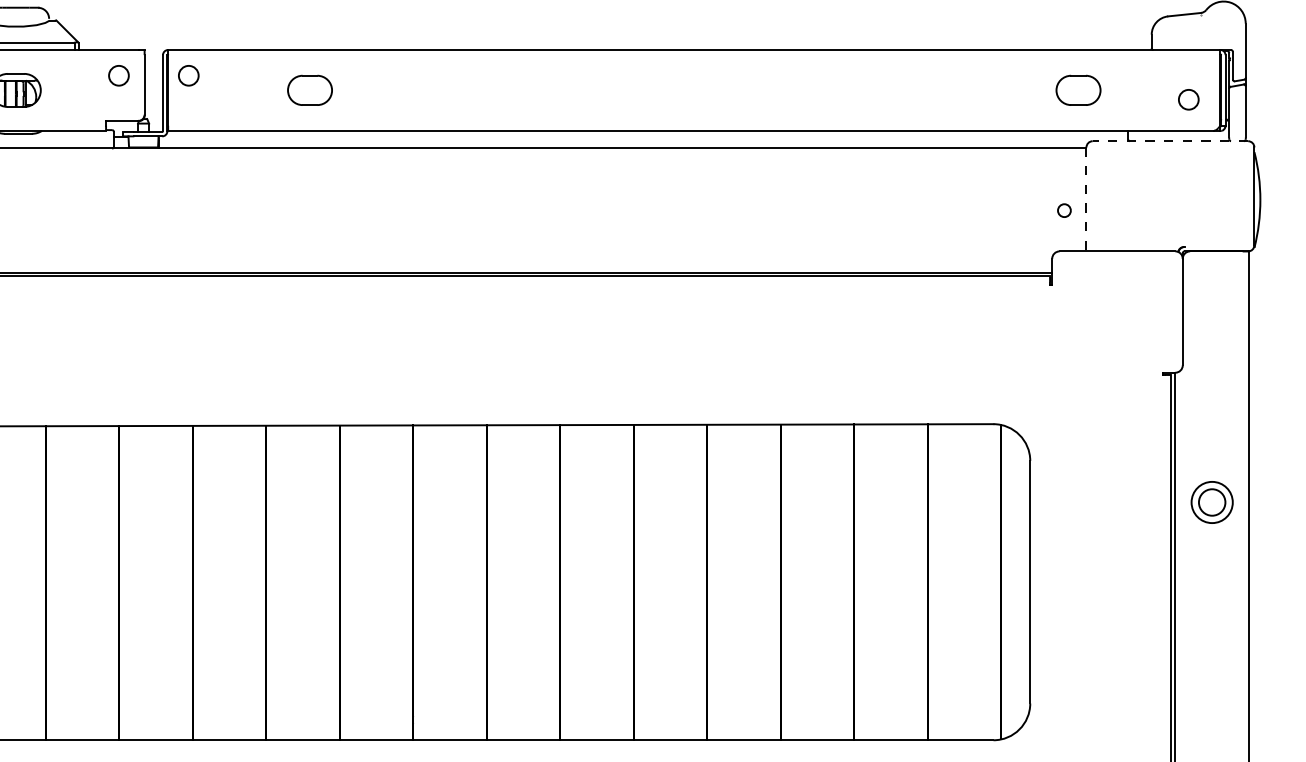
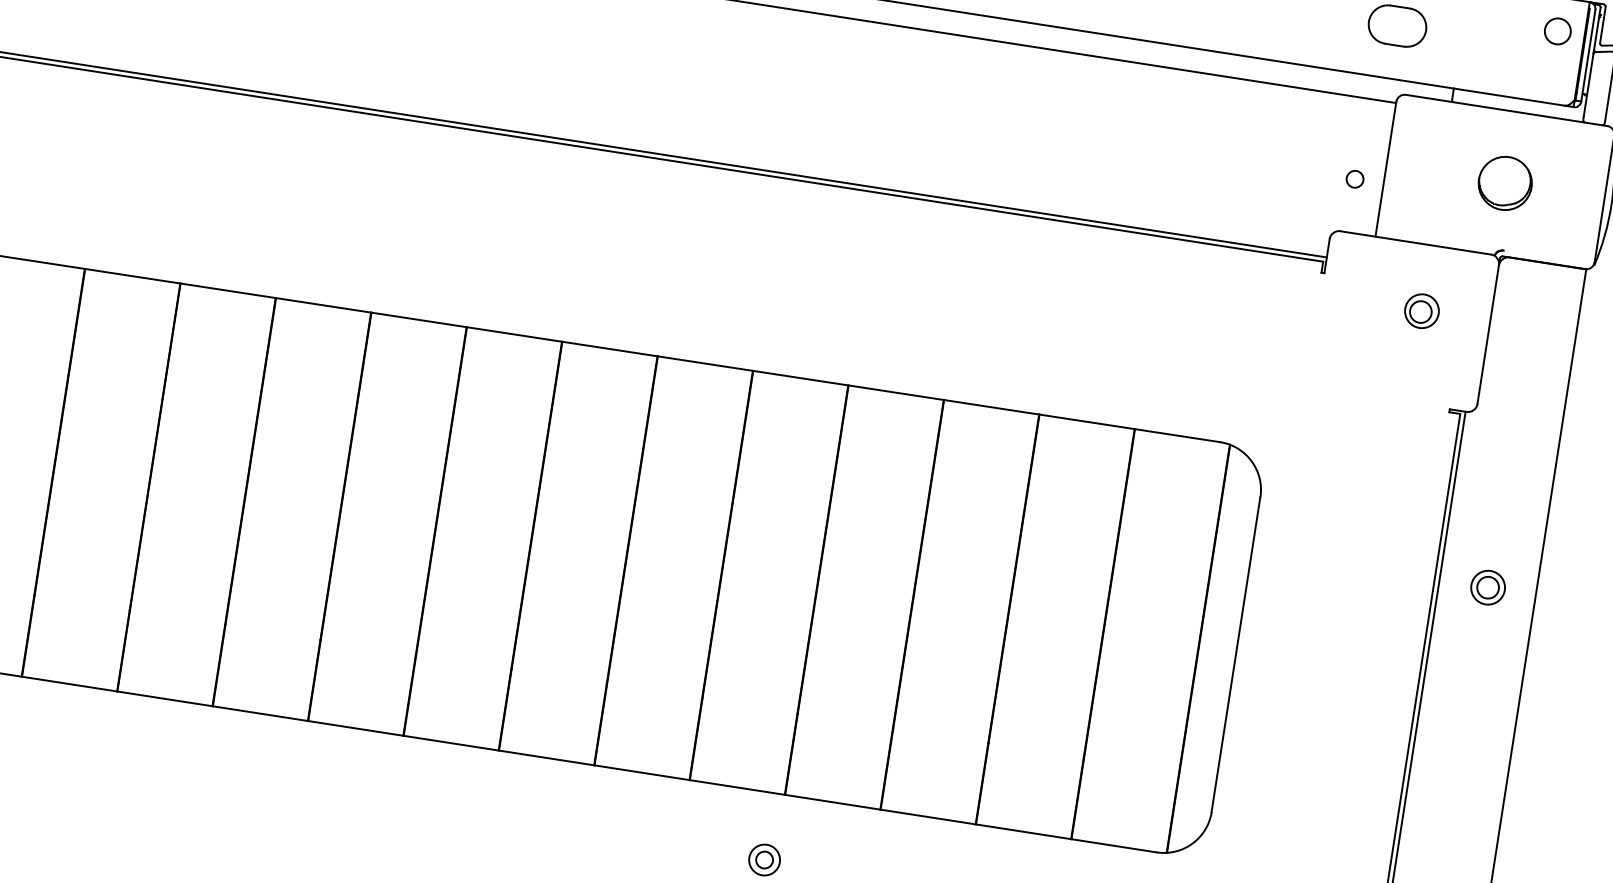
circle: (1188, 99) -> (1557, 31), moved
line: (1170, 141) -> (1506, 110), dashed -> solid
part: (1177, 196) -> (1504, 183), added
line: (1086, 199) -> (1385, 169), dashed -> solid
part: (1129, 301) -> (1421, 310), added
part: (1211, 502) -> (1487, 587), size x0.62

